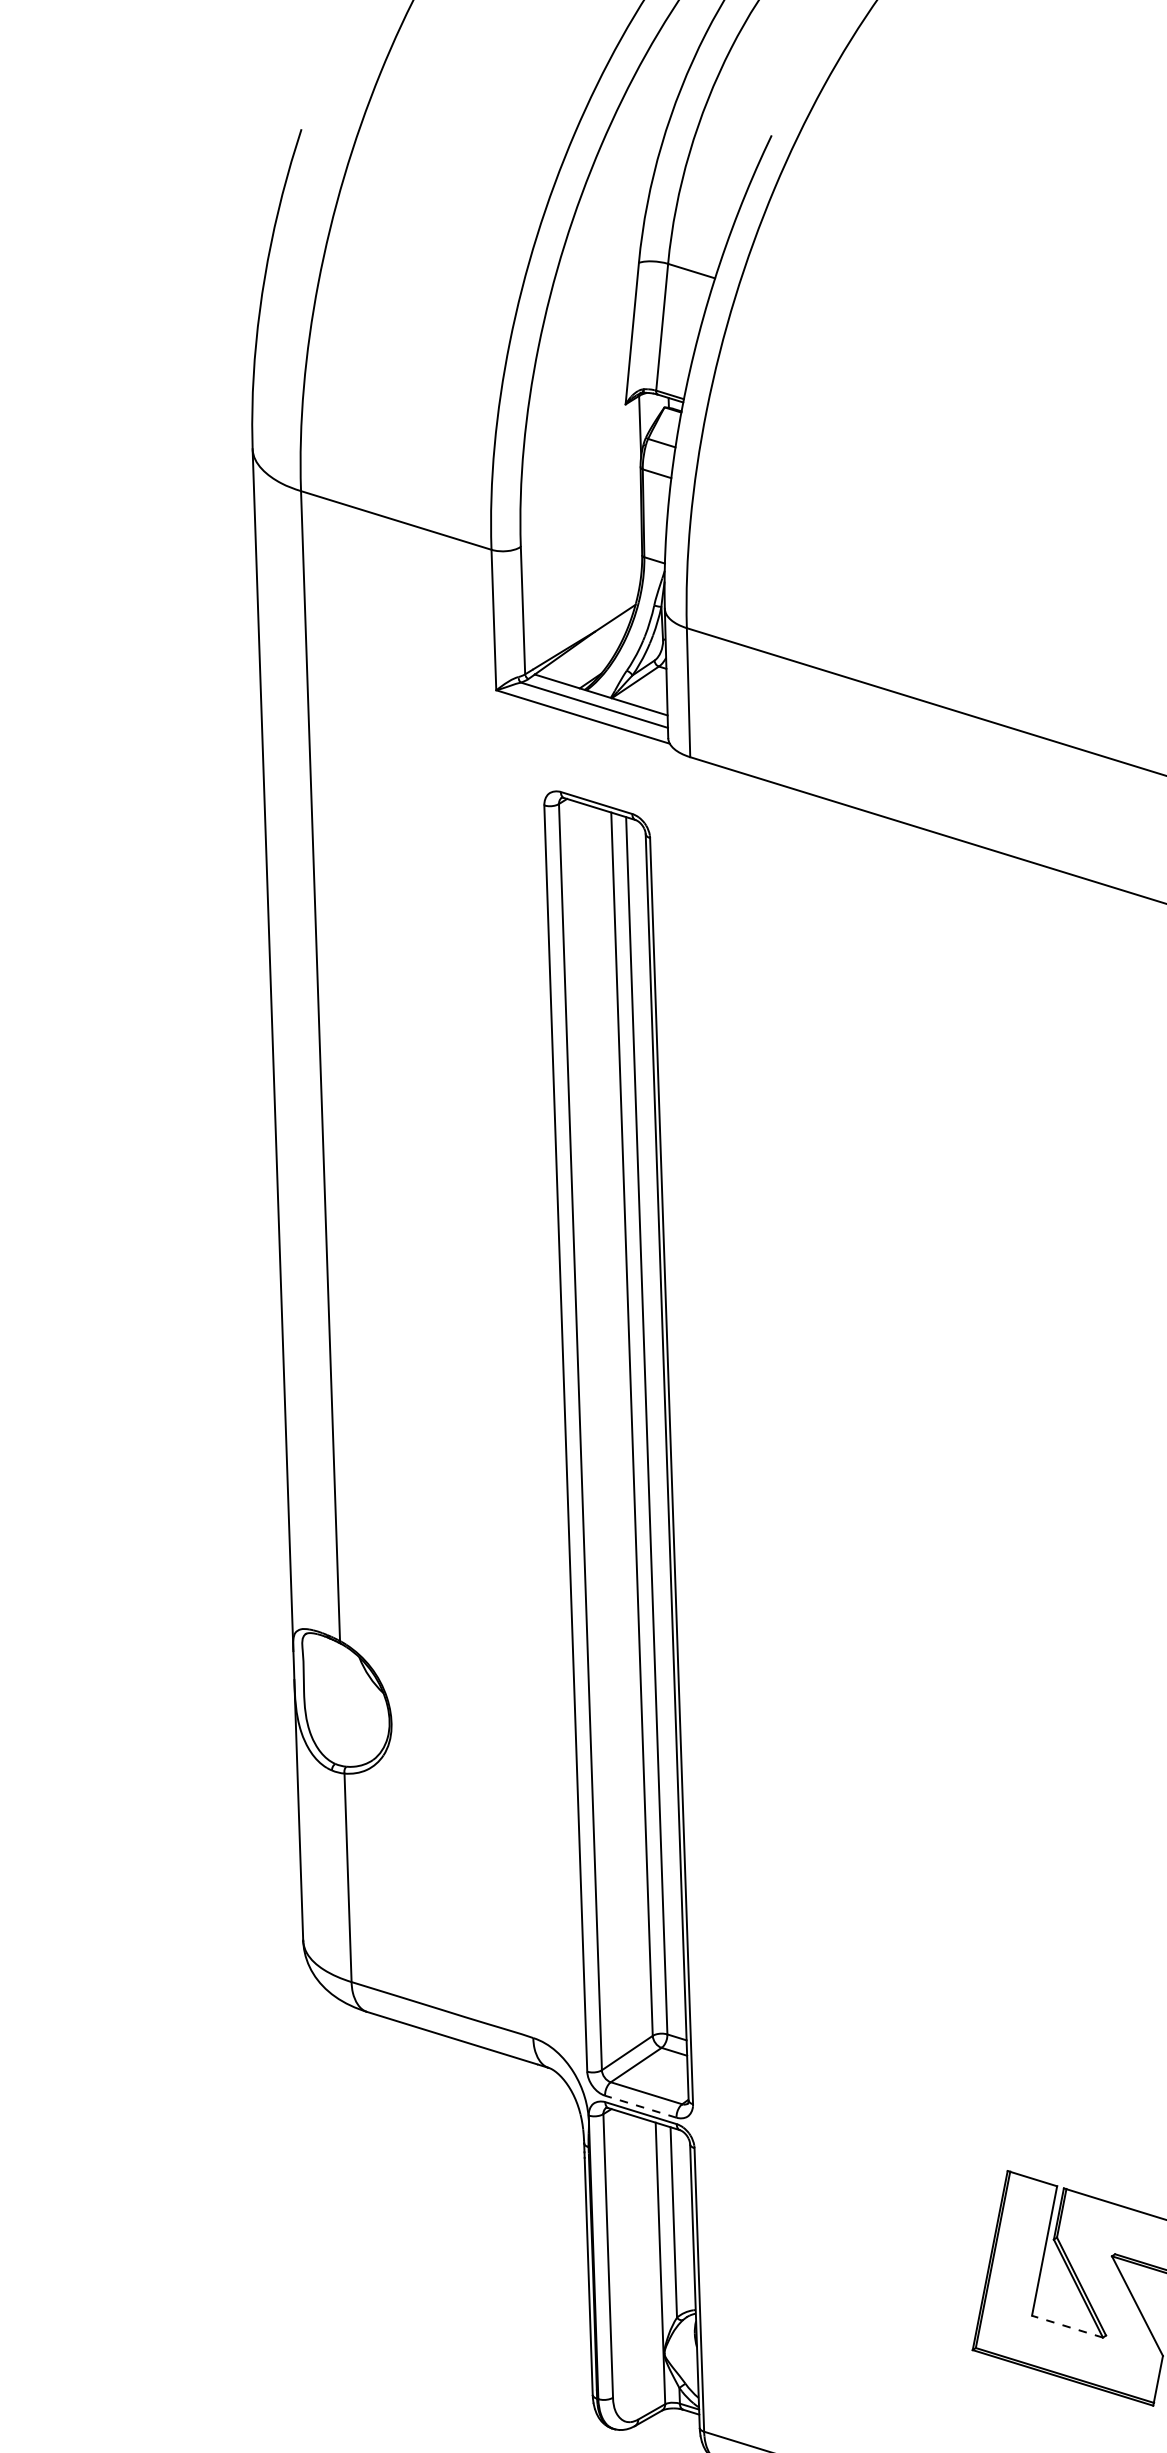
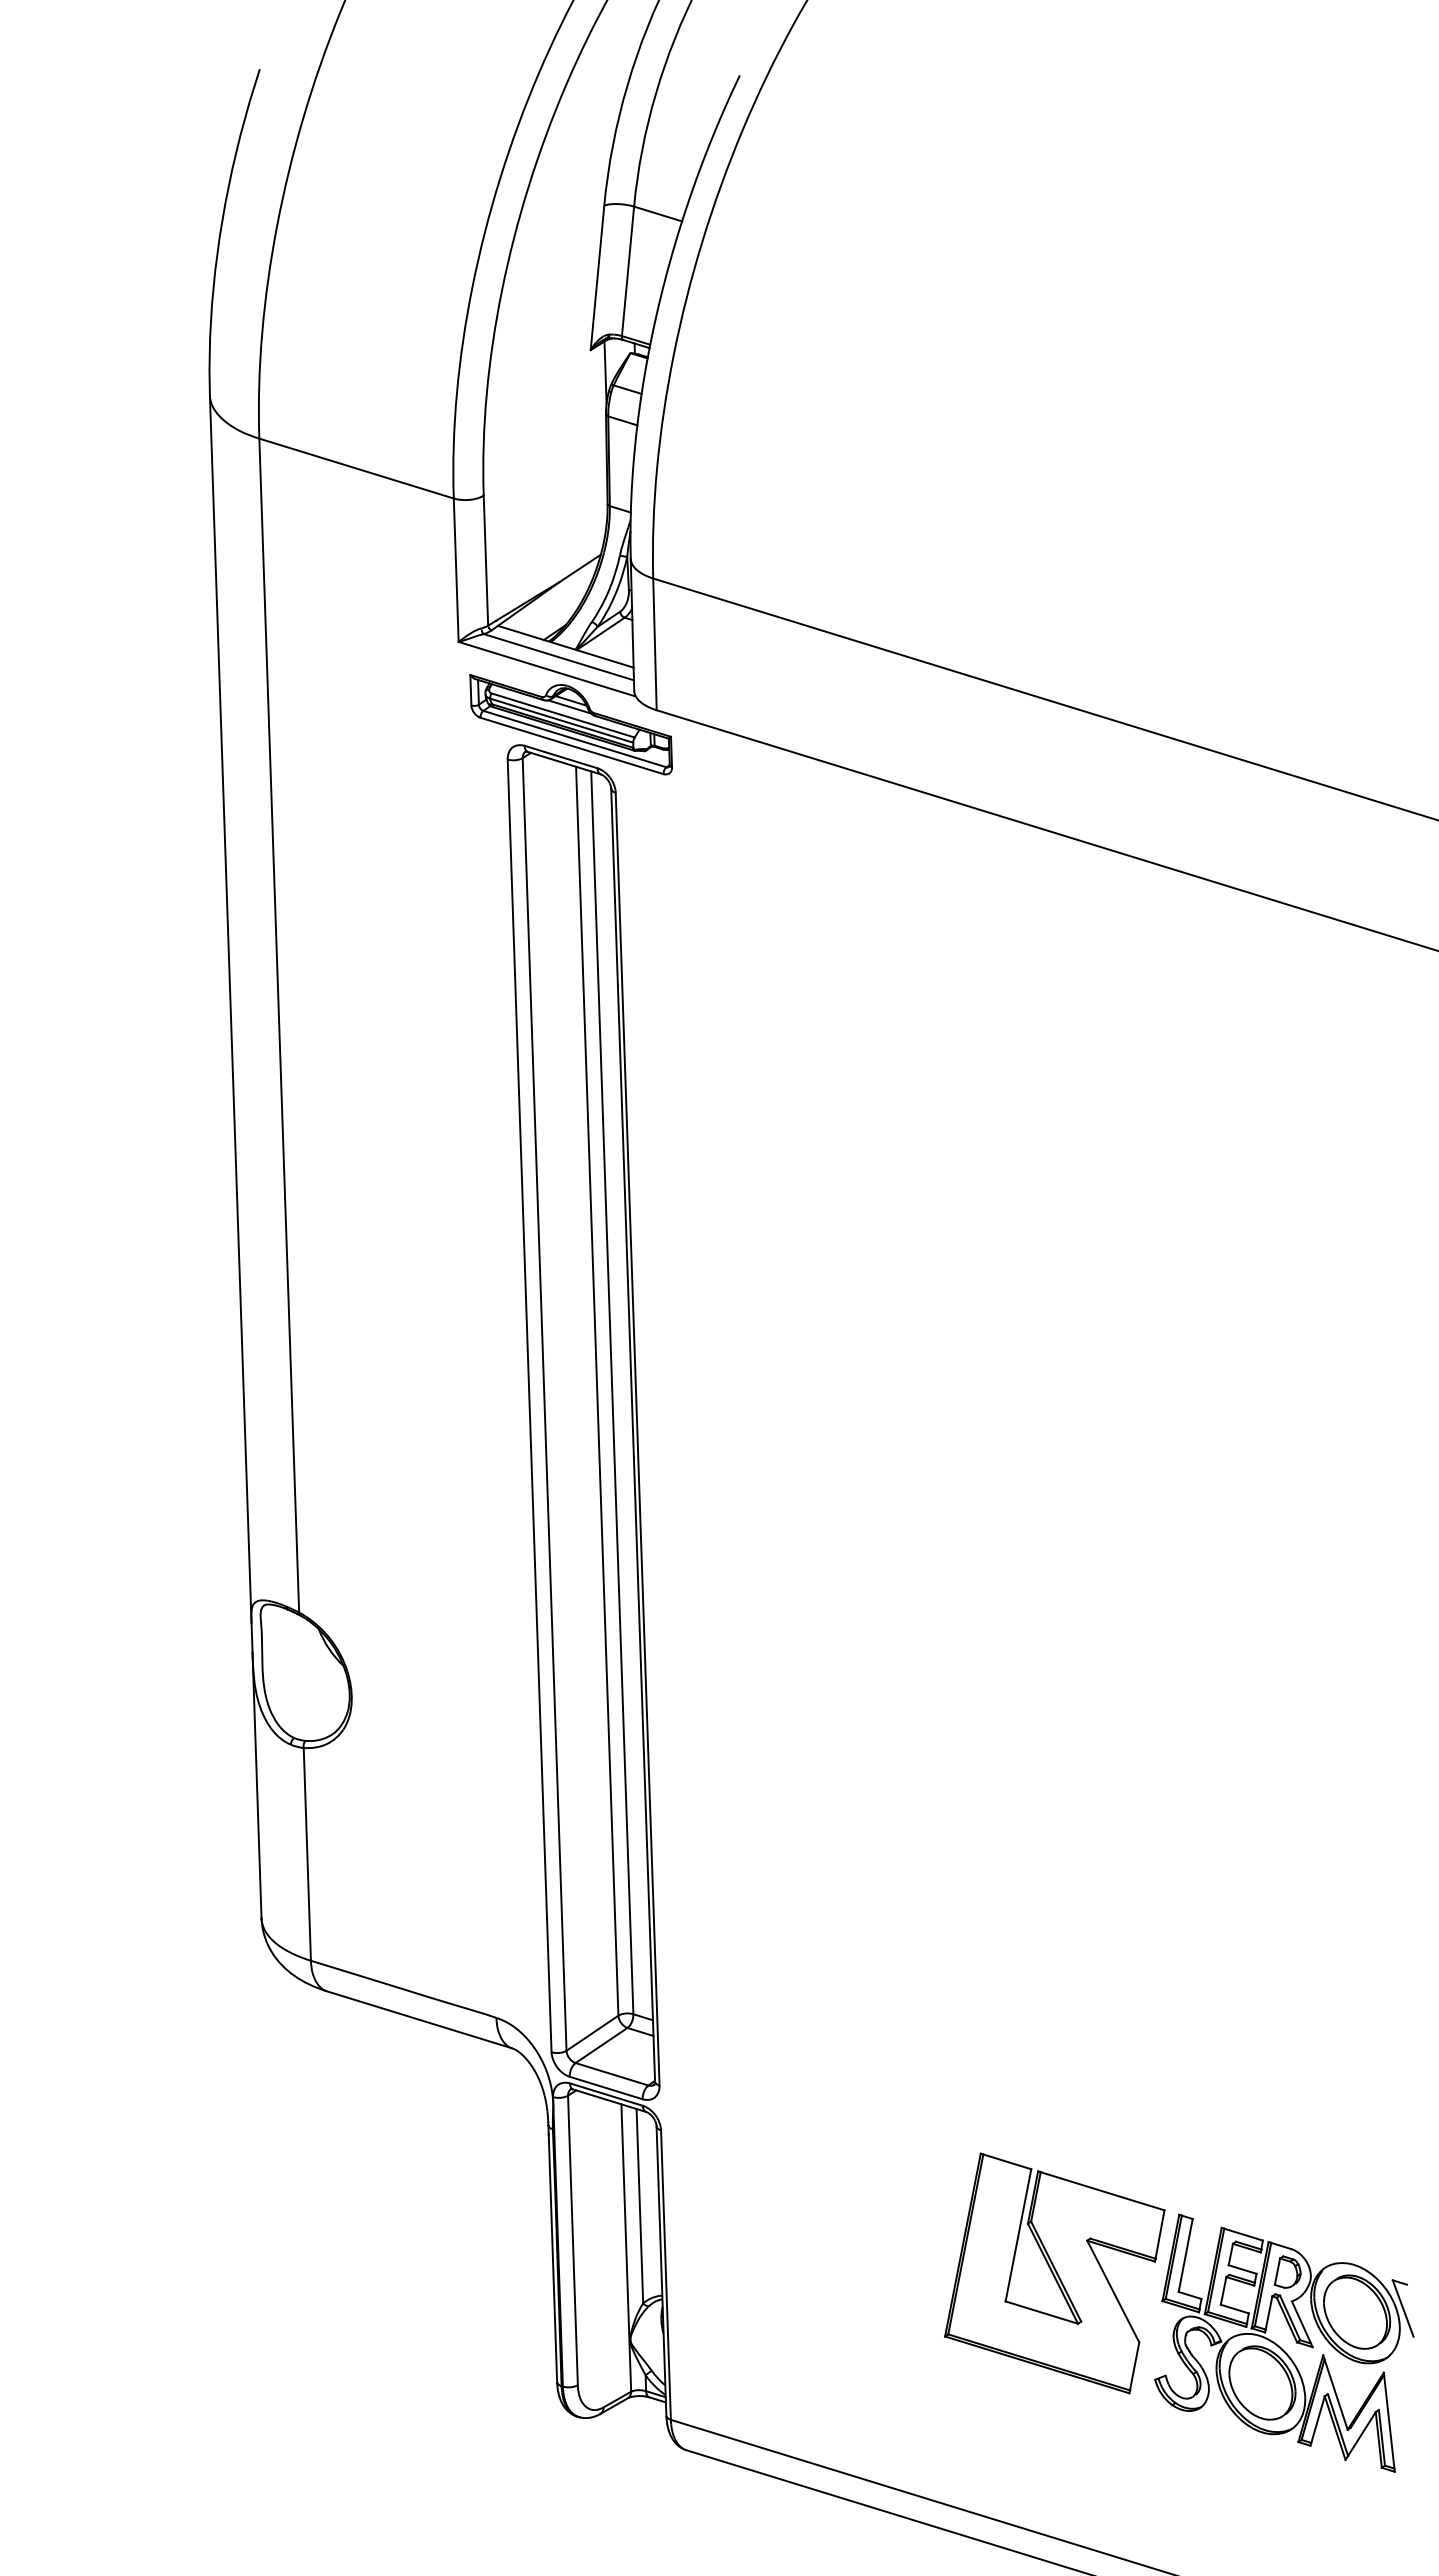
part: (605, 771) -> (570, 724), added
line: (640, 2106) -> (605, 2087), dashed -> solid
line: (1067, 2326) -> (1041, 2312), dashed -> solid

